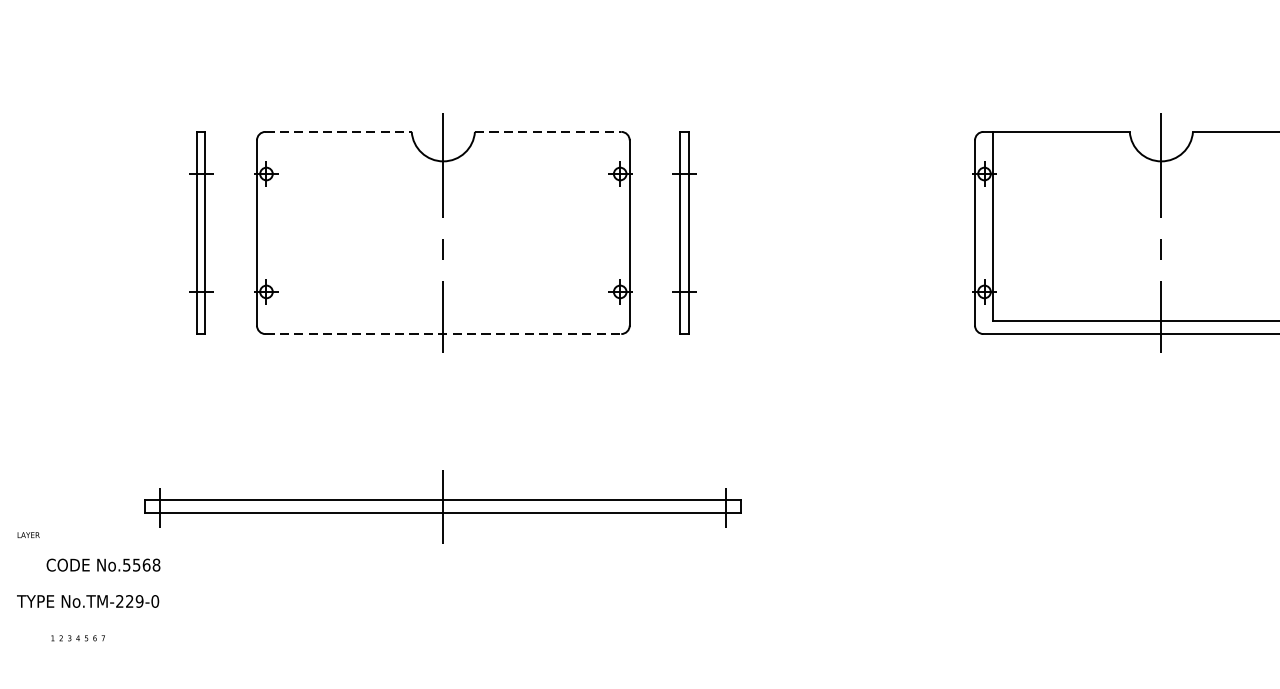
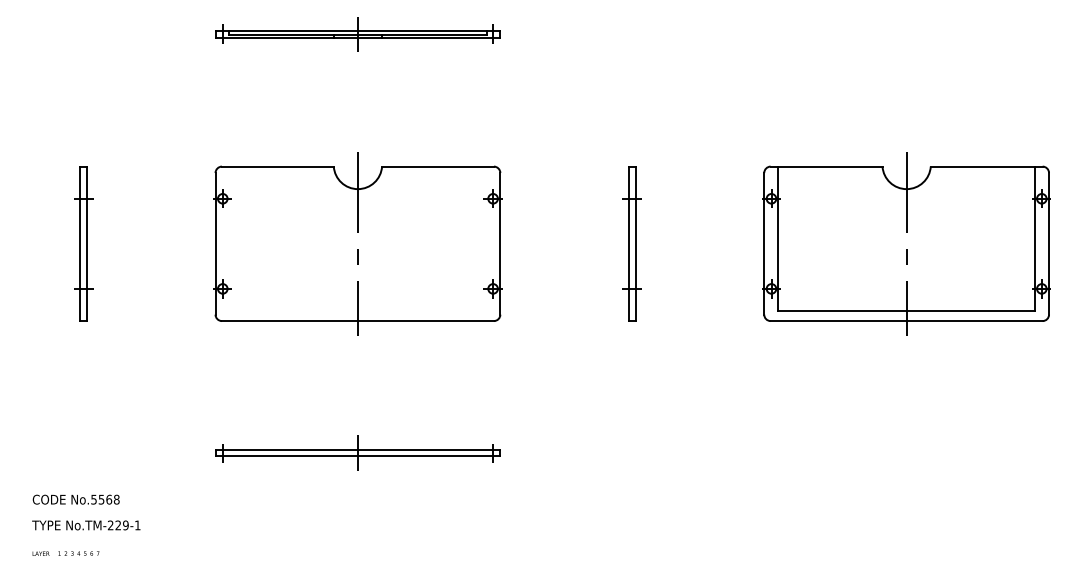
line: (338, 131) -> (277, 166), dashed -> solid
line: (548, 131) -> (438, 166), dashed -> solid
part: (200, 232) -> (83, 243), moved
part: (683, 232) -> (631, 243), moved
line: (442, 334) -> (357, 321), dashed -> solid
part: (442, 506) -> (357, 452), size x0.62
text: (27, 534) -> (40, 553), moved
text: (102, 564) -> (75, 499), moved
text: (154, 601) -> (137, 525), No.TM-229-0 -> No.TM-229-1

